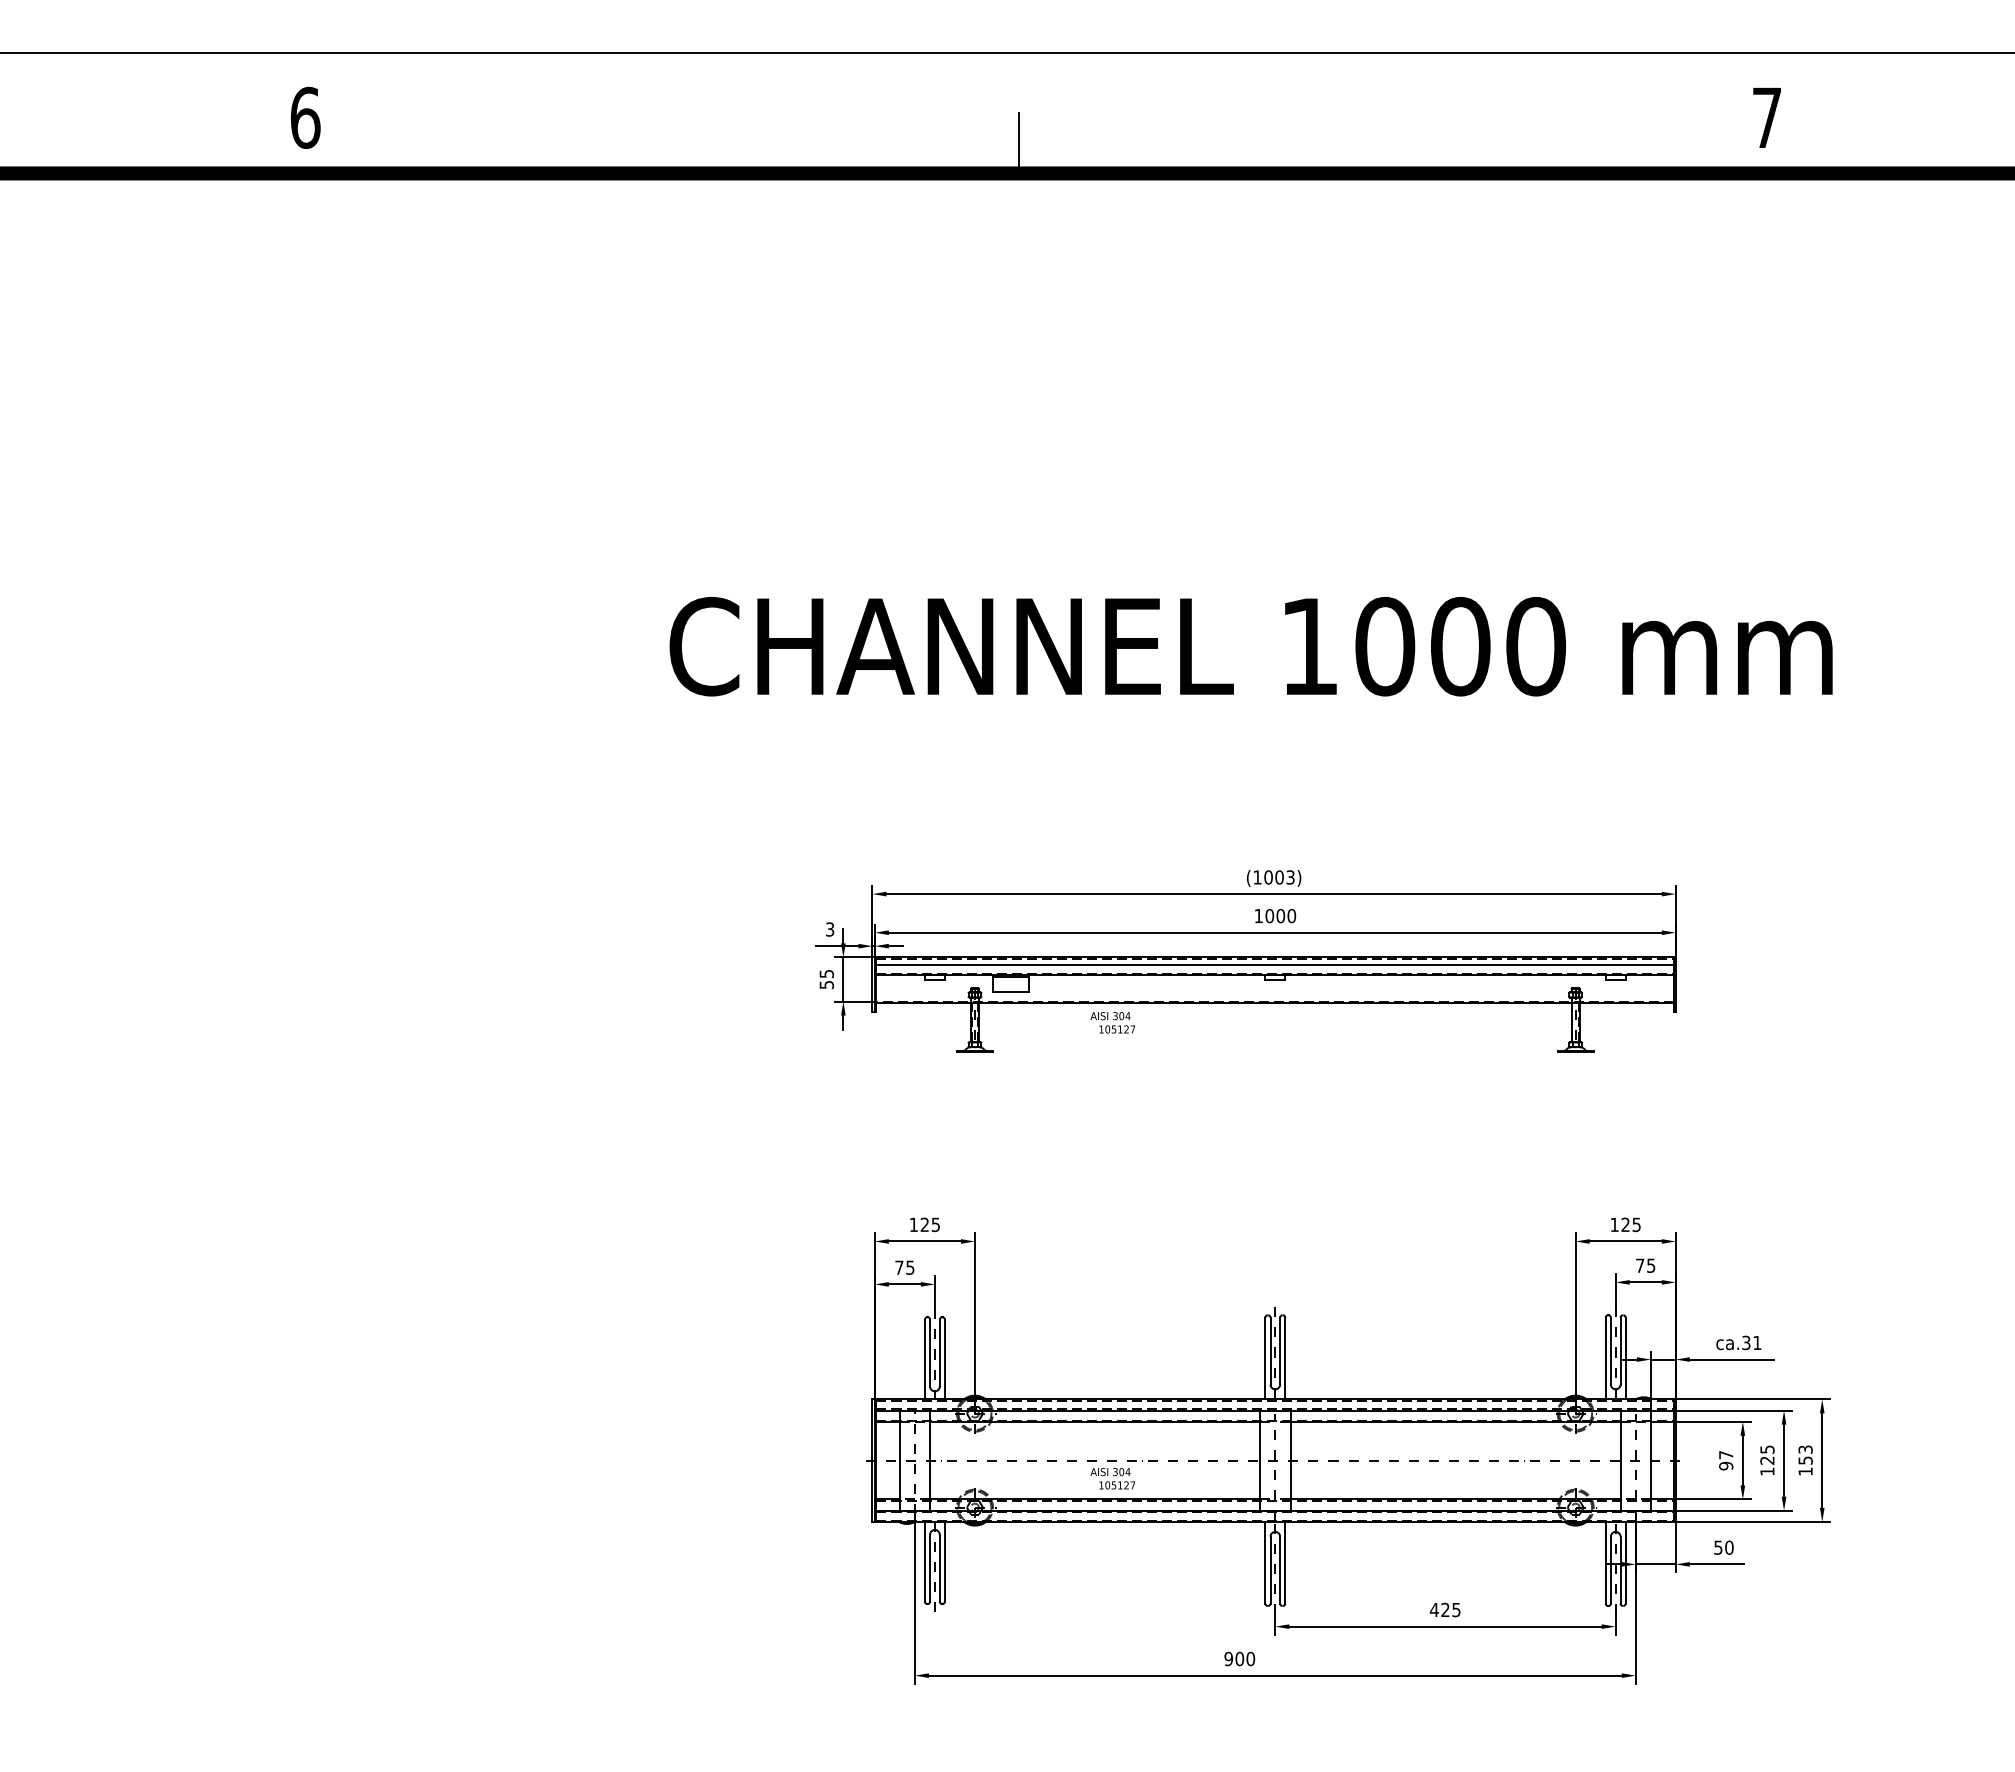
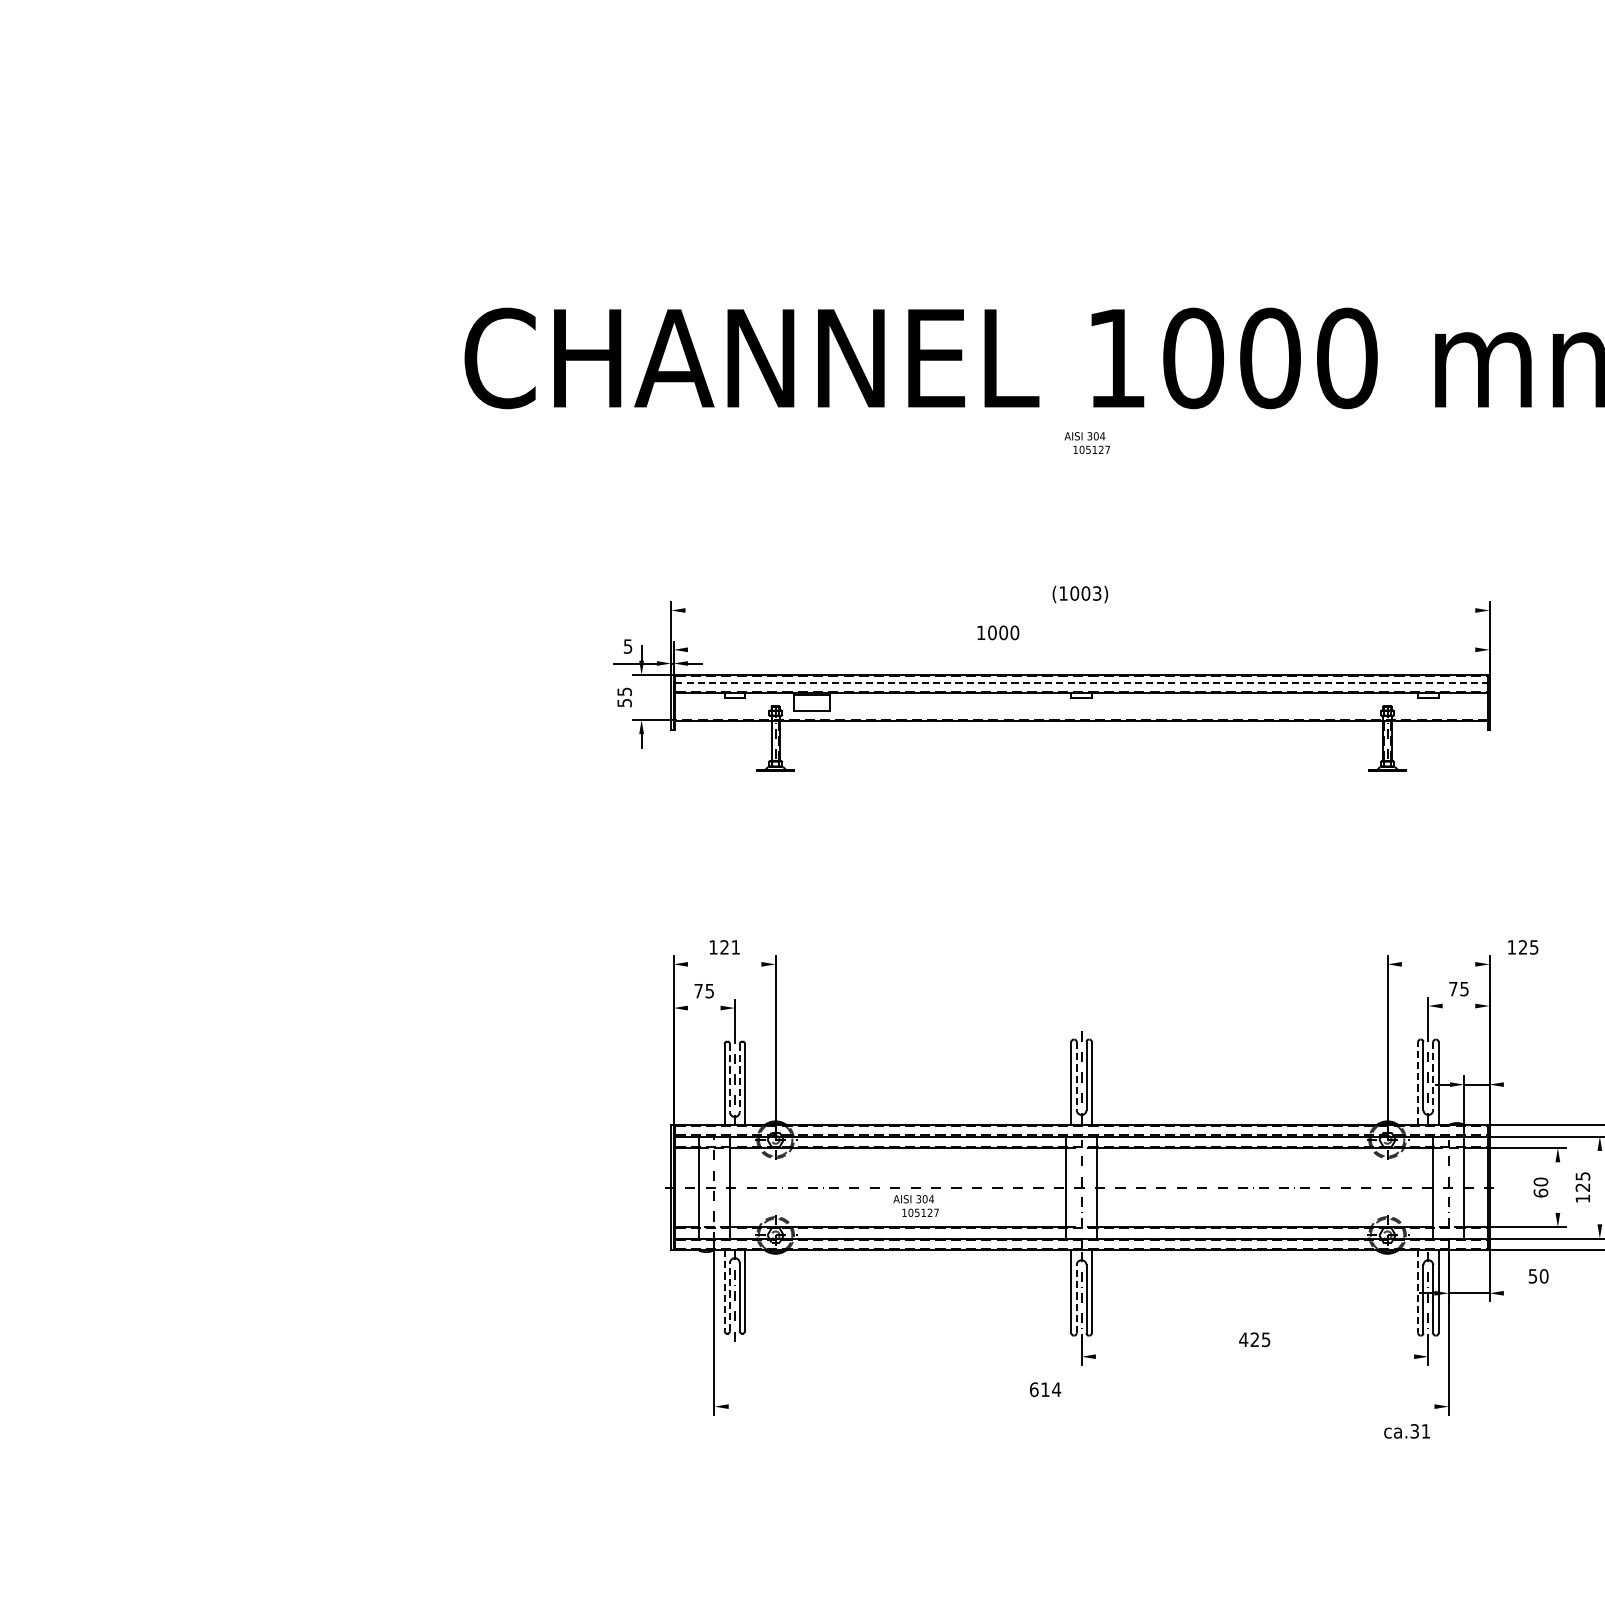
line: (1273, 894) -> (1079, 610), removed
text: (1275, 916) -> (998, 633), moved
text: (830, 928) -> (628, 645), 3 -> 5
line: (1274, 932) -> (1080, 649), removed
line: (1275, 965) -> (1081, 683), solid -> dashed
line: (843, 979) -> (641, 697), removed
text: (1112, 1022) -> (1086, 442), moved
text: (935, 1224) -> (735, 947), 125 -> 121
text: (1625, 1224) -> (1522, 947), moved
line: (924, 1241) -> (724, 964), removed
line: (1625, 1241) -> (1438, 964), removed
line: (1645, 1282) -> (1458, 1006), removed
line: (904, 1284) -> (703, 1008), removed
text: (1738, 1342) -> (1406, 1430), moved
line: (1270, 1351) -> (1076, 1076), solid -> dashed
line: (1620, 1351) -> (1433, 1076), solid -> dashed
line: (930, 1353) -> (730, 1078), solid -> dashed
line: (939, 1353) -> (739, 1078), solid -> dashed
line: (1605, 1358) -> (1417, 1083), solid -> dashed
line: (1731, 1359) -> (1546, 1084), removed
text: (1726, 1460) -> (1541, 1187), 97 -> 60
line: (1742, 1460) -> (1557, 1187), removed
line: (1784, 1460) -> (1600, 1187), removed
line: (924, 1561) -> (724, 1290), solid -> dashed
line: (1605, 1562) -> (1417, 1291), solid -> dashed
line: (1716, 1564) -> (1531, 1293), removed
line: (930, 1567) -> (730, 1296), solid -> dashed
line: (1270, 1569) -> (1076, 1298), solid -> dashed
line: (1445, 1626) -> (1254, 1356), removed
text: (1239, 1658) -> (1045, 1389), 900 -> 614
line: (1274, 1675) -> (1080, 1406), removed

